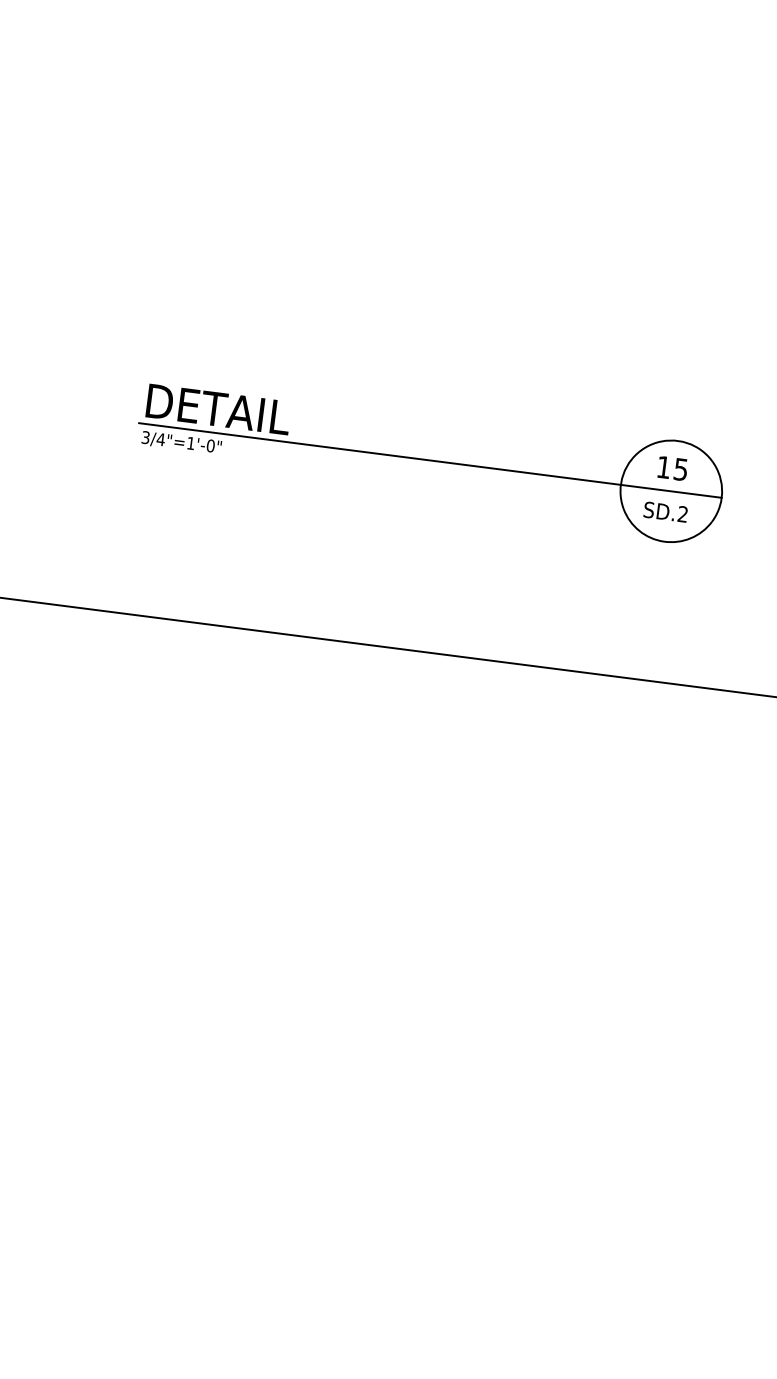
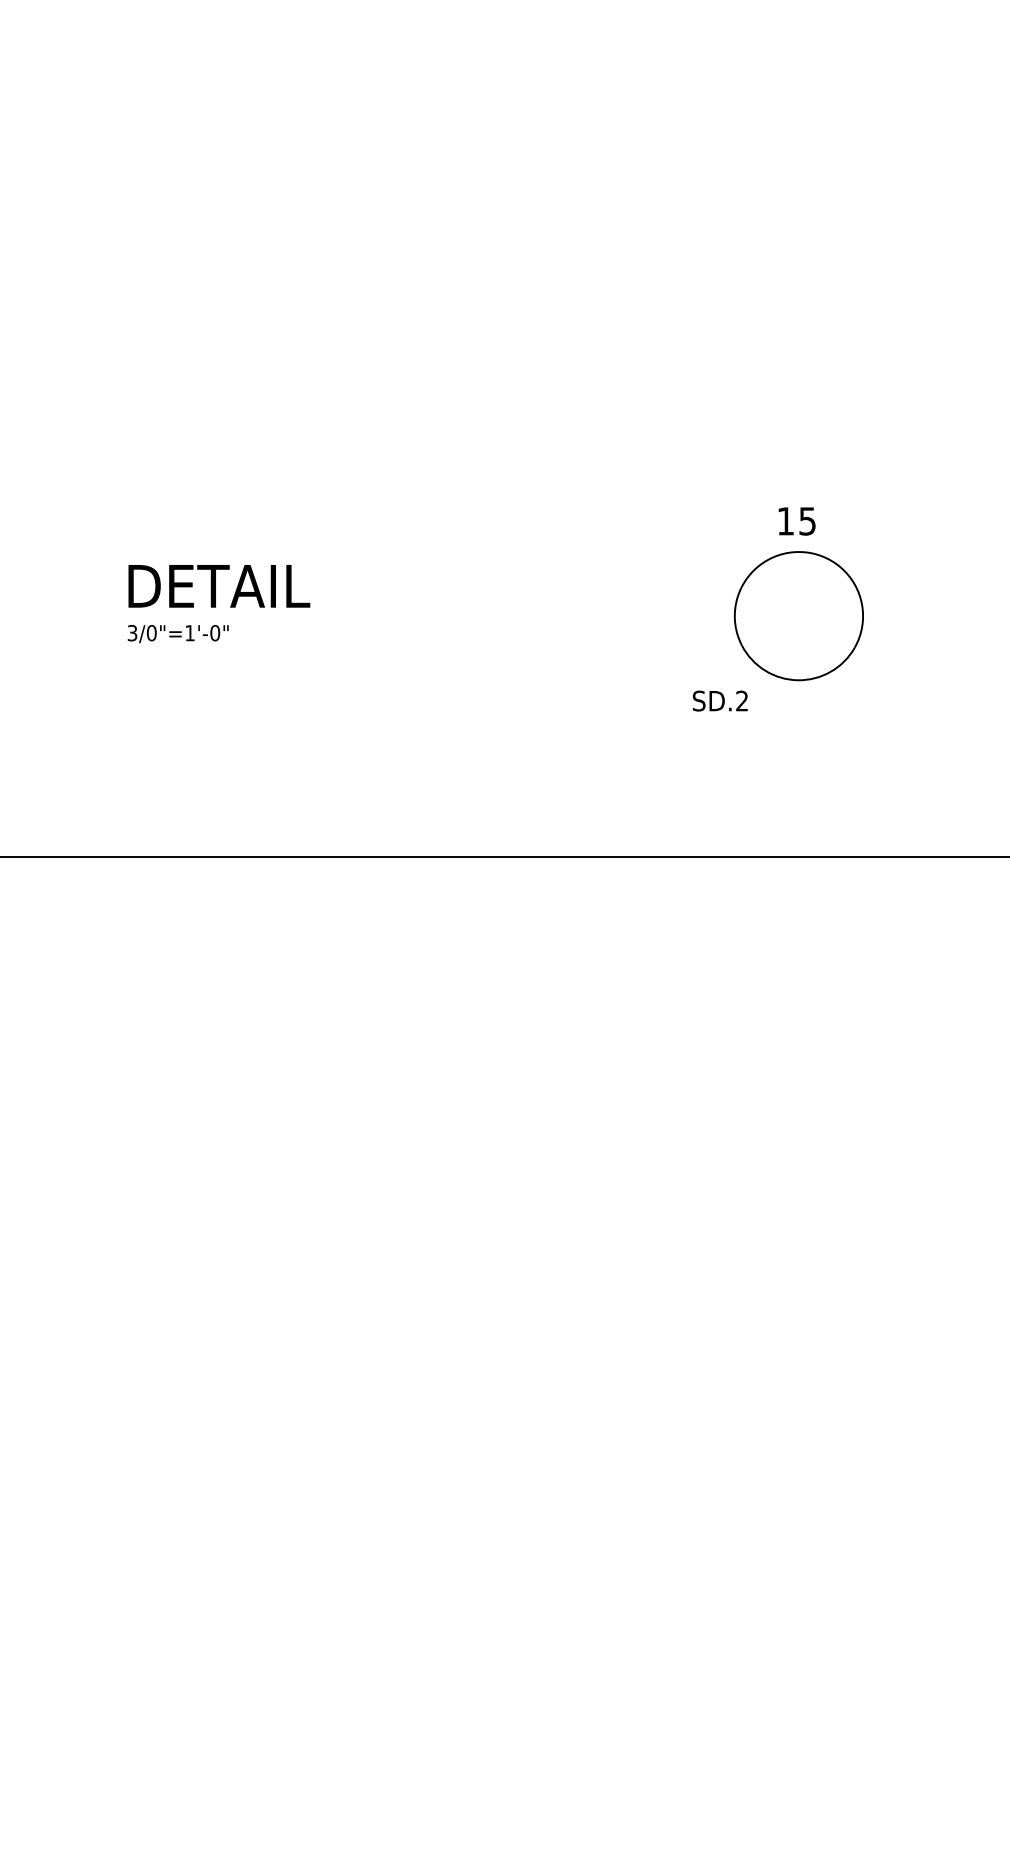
text: (160, 439) -> (151, 633), 3/4"=1'-0" -> 3/0"=1'-0"
line: (430, 460) -> (492, 616), removed
text: (672, 468) -> (796, 521), moved
text: (665, 511) -> (719, 700), moved

